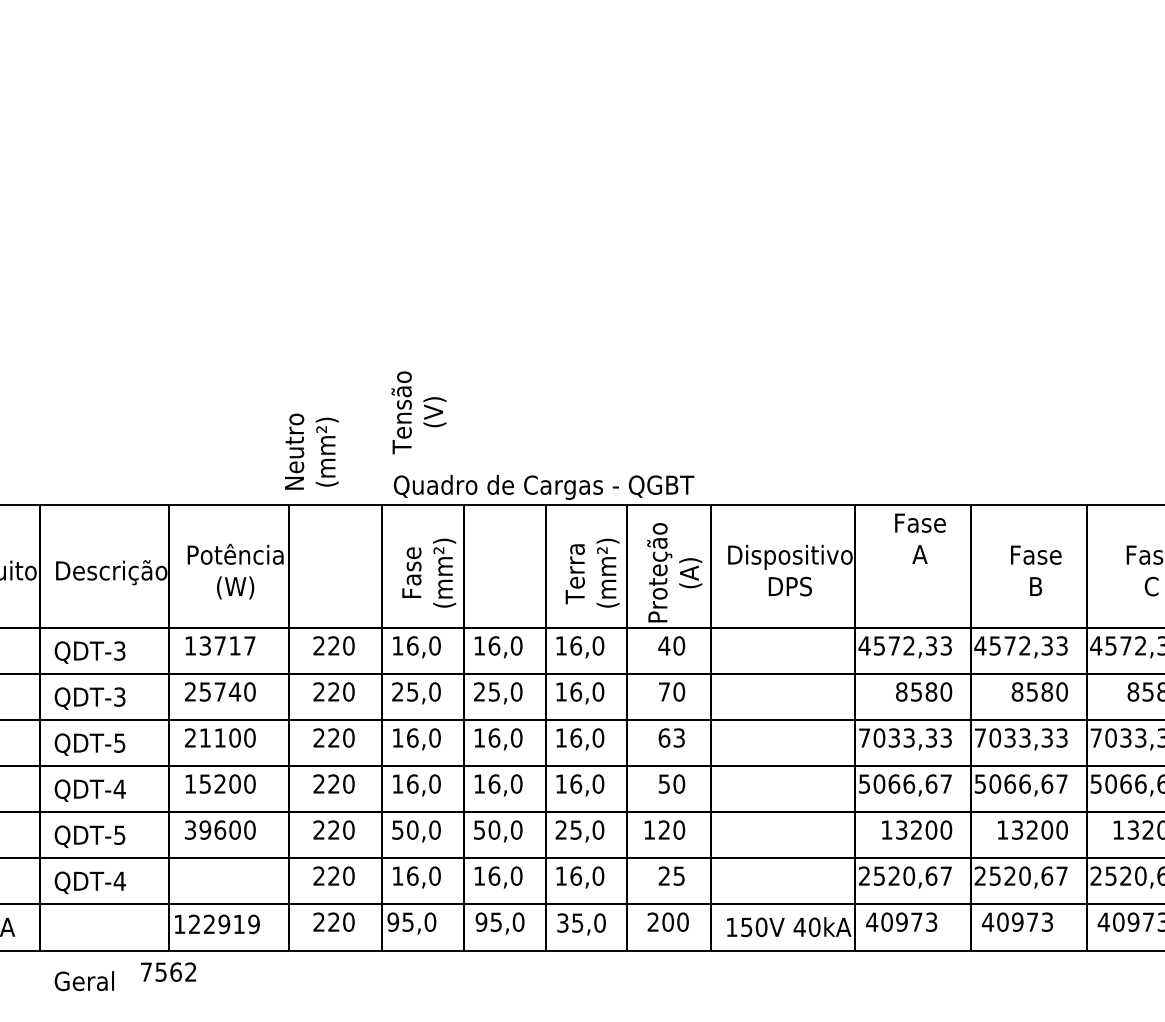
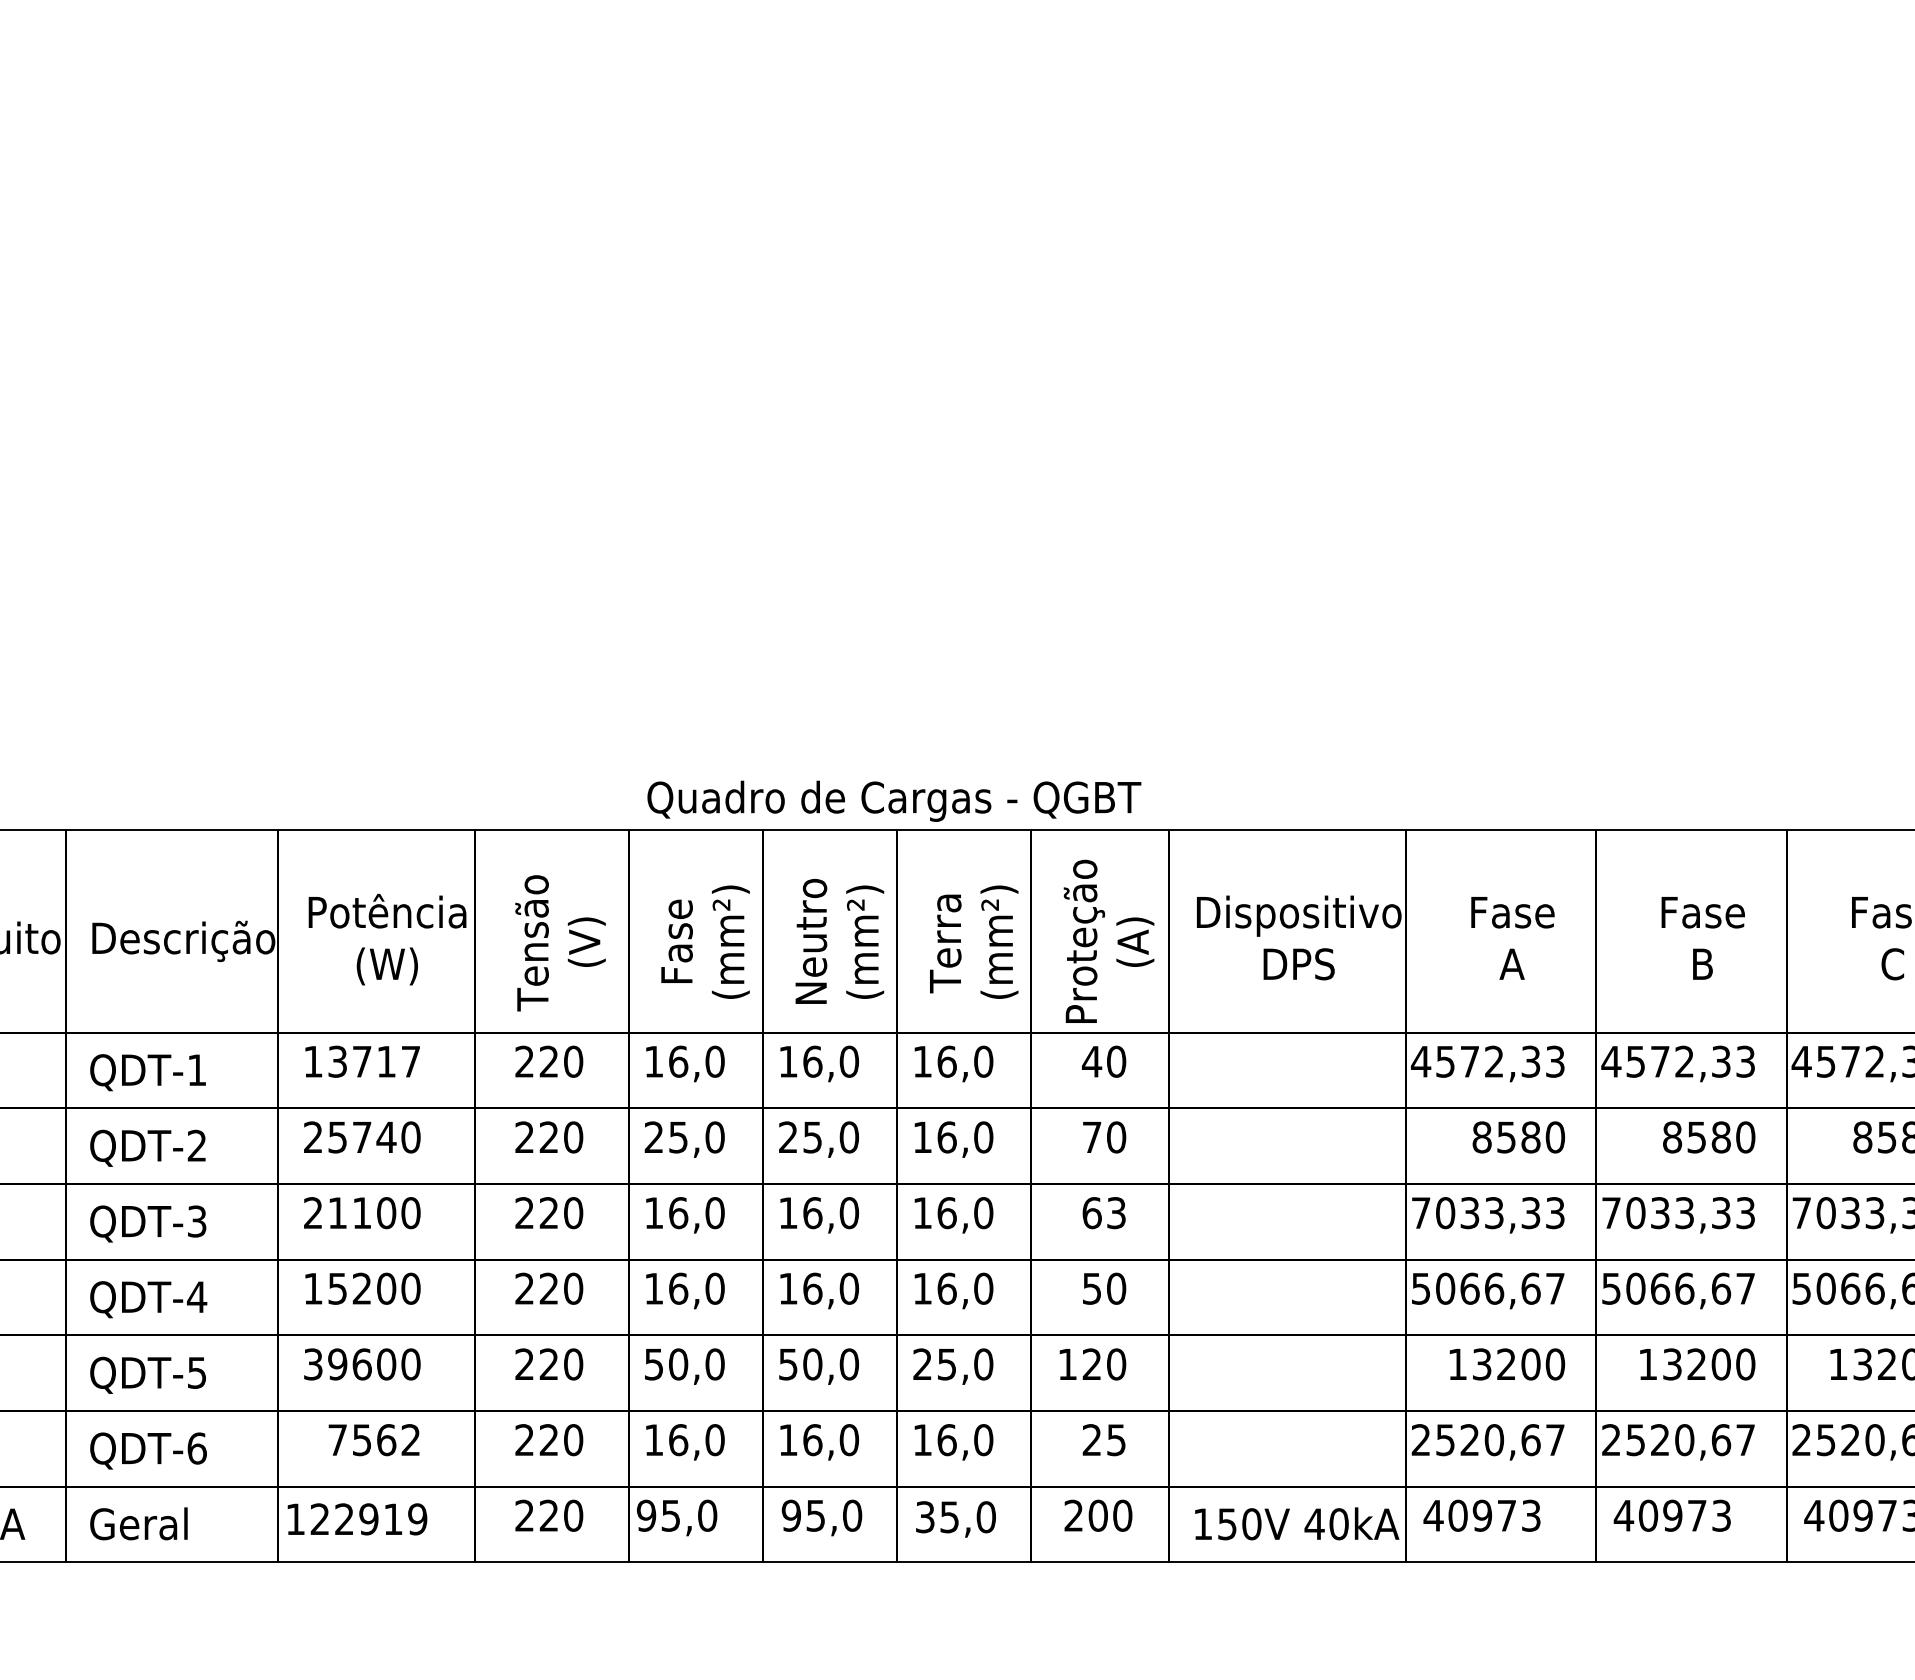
text: (418, 412) -> (559, 942), moved
text: (311, 451) -> (839, 941), moved
text: (920, 538) -> (1512, 937), moved
text: (119, 650) -> (196, 1069), QDT-3 -> QDT-1
text: (119, 696) -> (196, 1144), QDT-3 -> QDT-2
text: (119, 742) -> (196, 1220), QDT-5 -> QDT-3
text: (119, 881) -> (196, 1448), QDT-4 -> QDT-6
text: (168, 971) -> (374, 1439), moved
text: (83, 981) -> (137, 1524), moved

